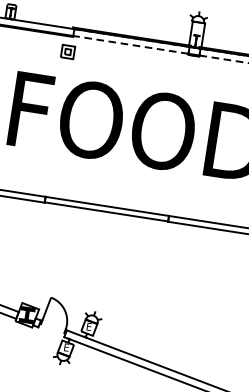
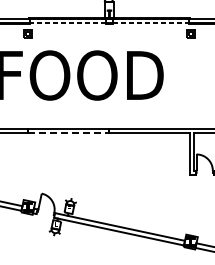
line: (105, 212) -> (68, 133), solid -> dashed

